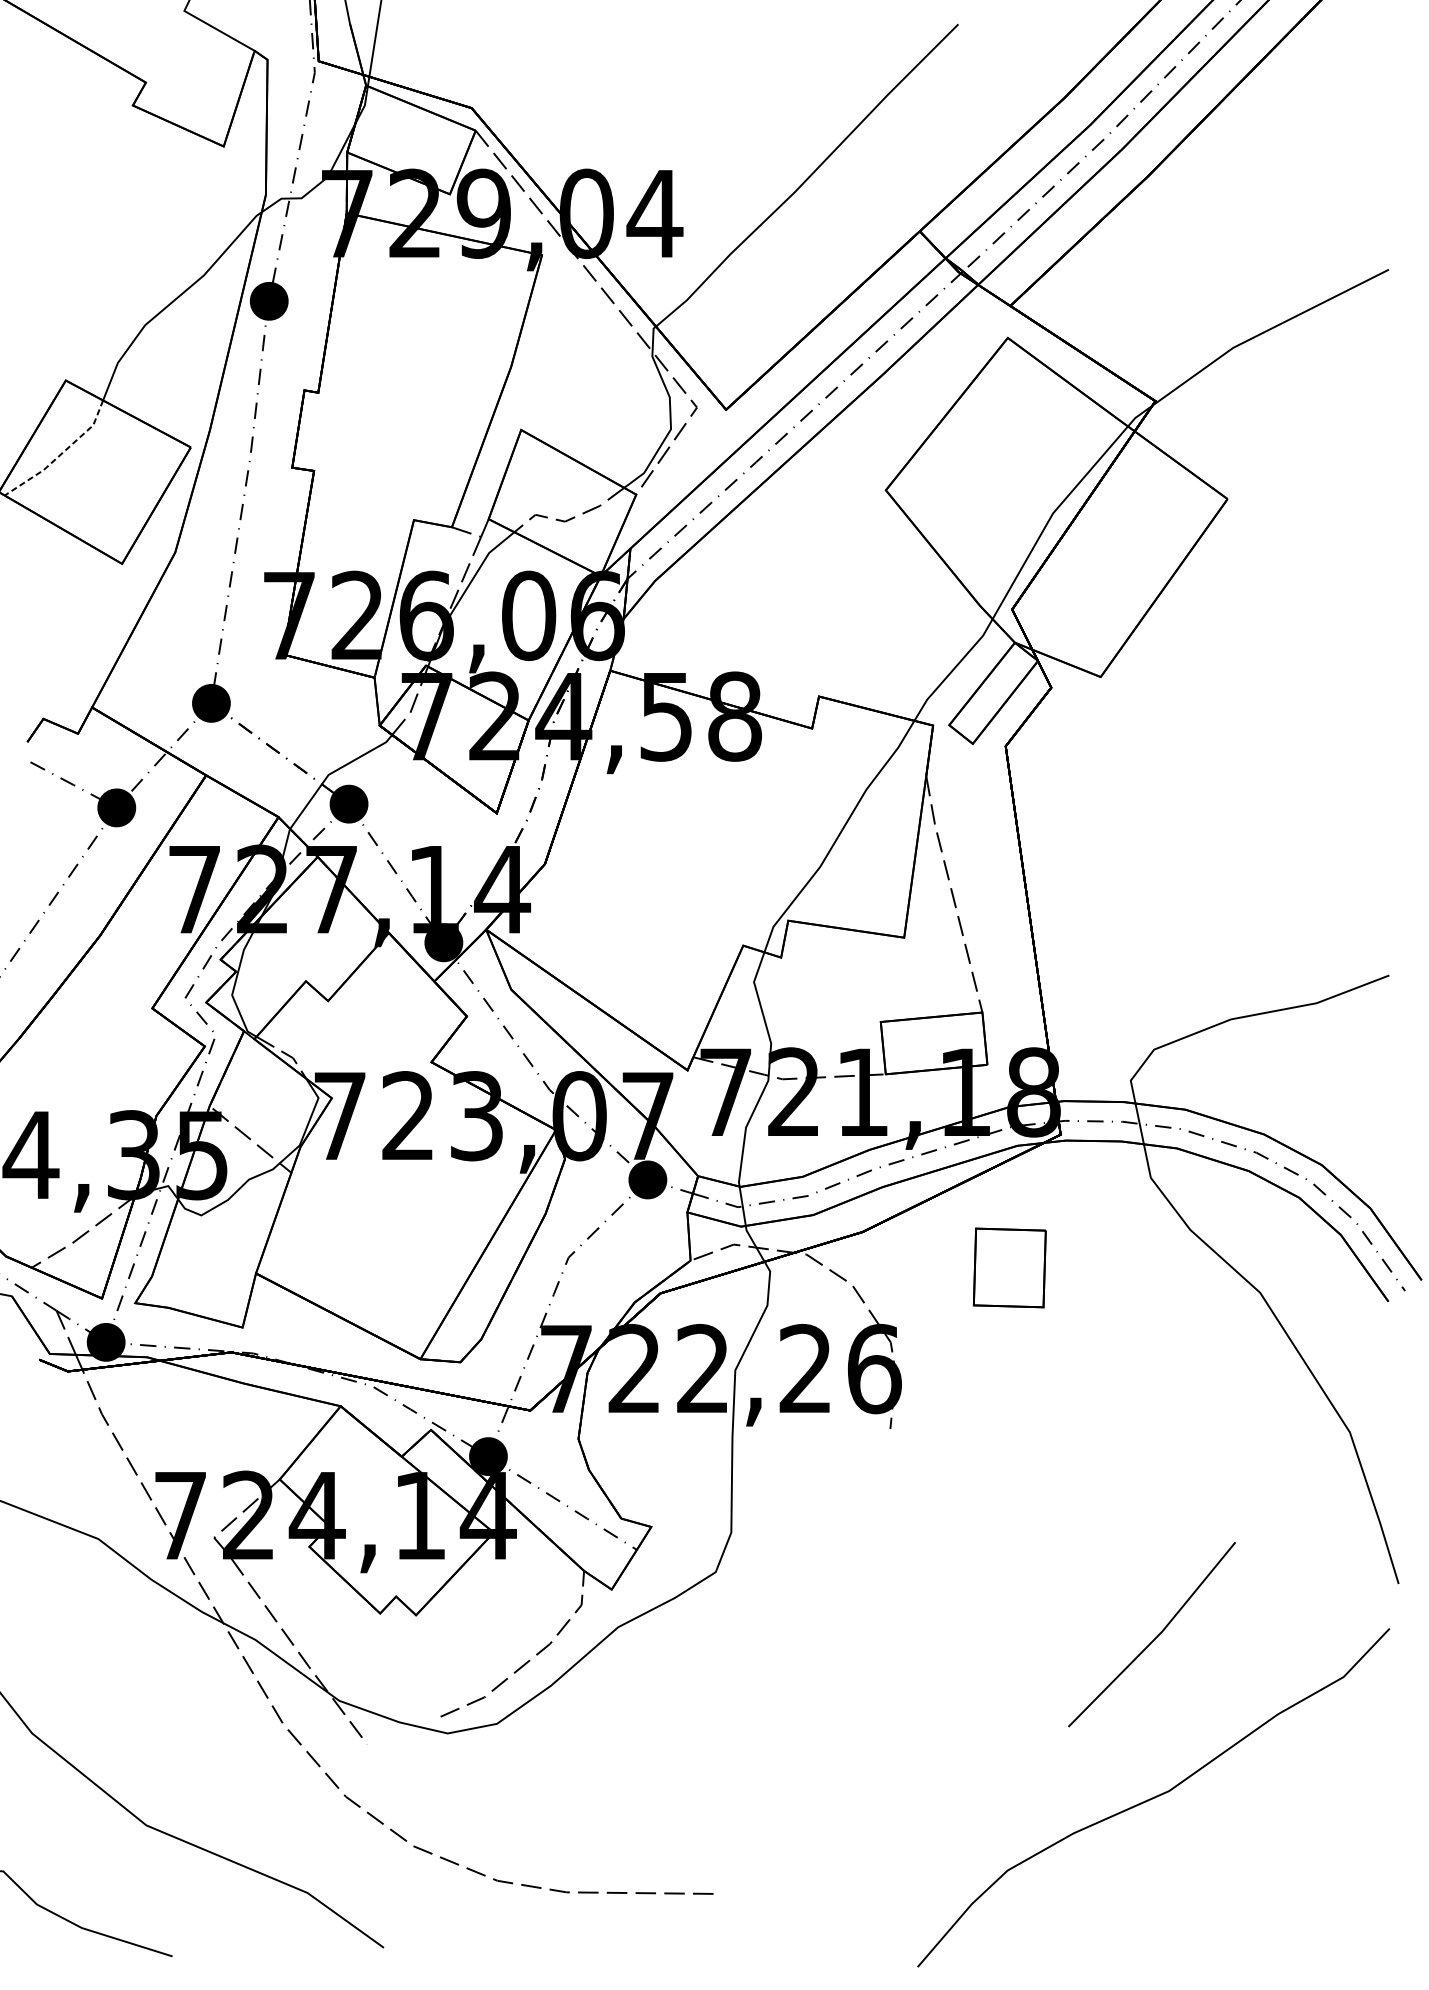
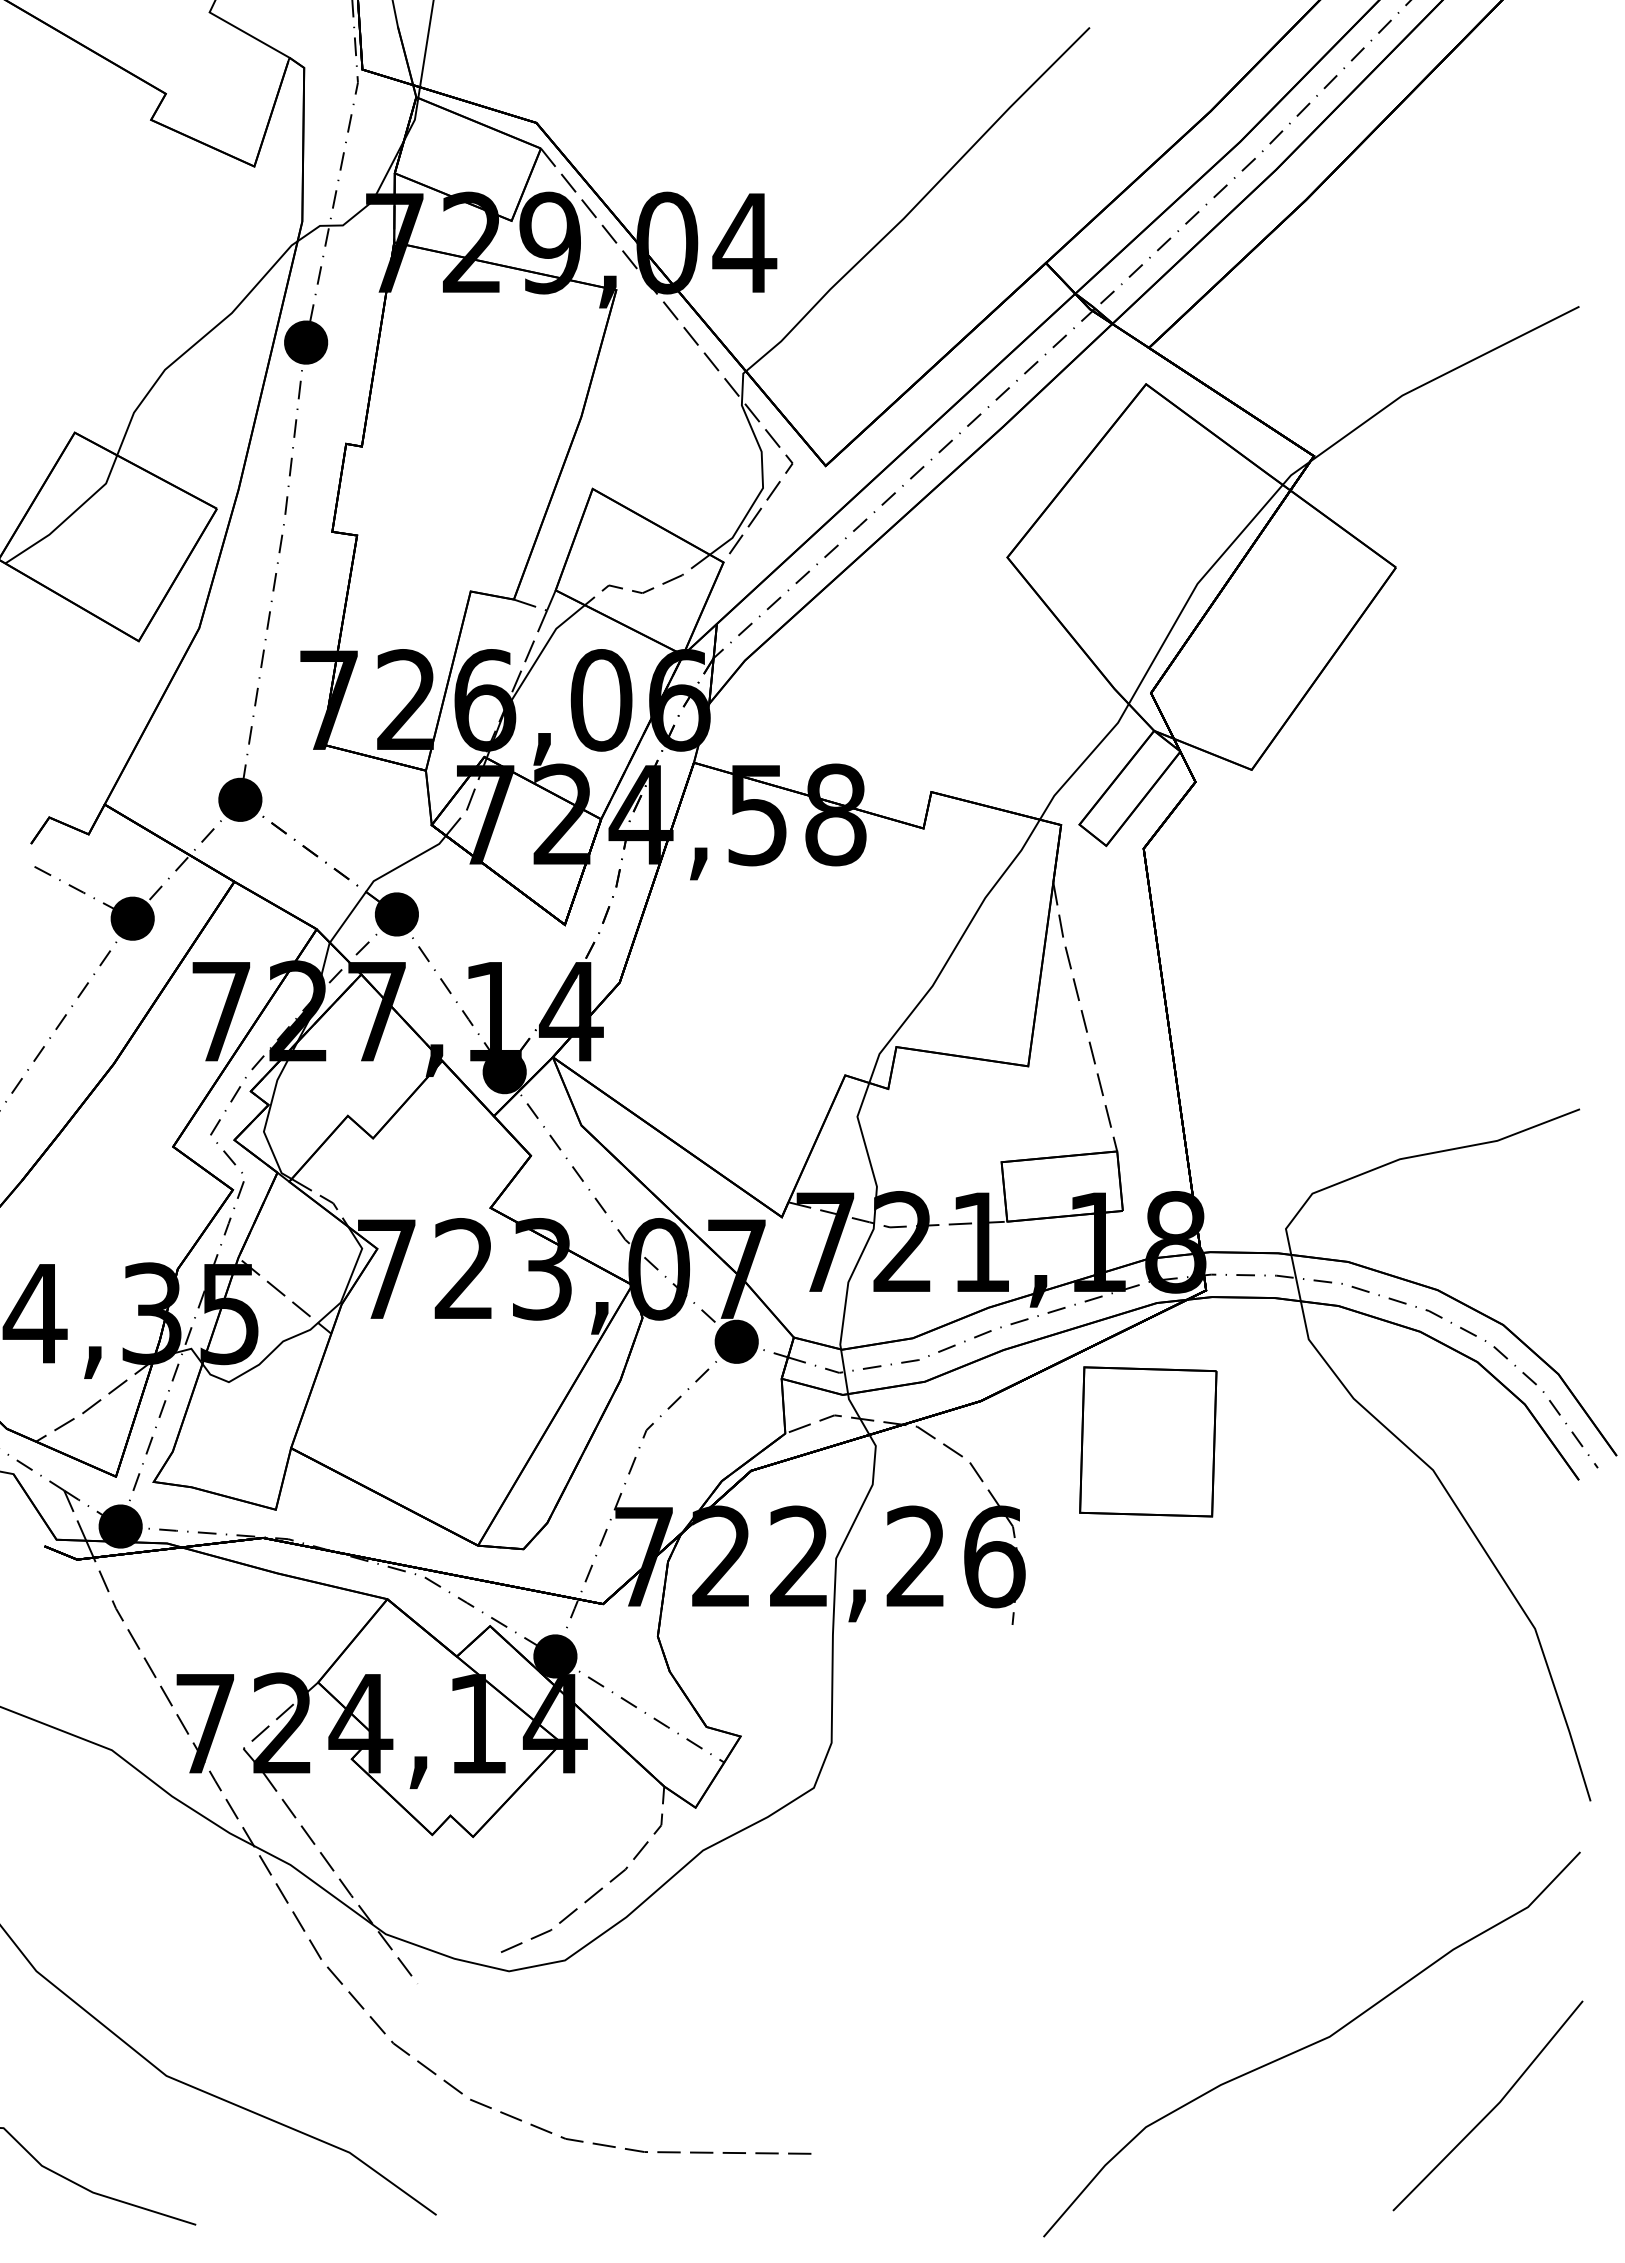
line: (61, 454) -> (69, 516), dashed -> solid
part: (1009, 1267) -> (1148, 1441), size x1.67
line: (1155, 1637) -> (1491, 2109), moved

